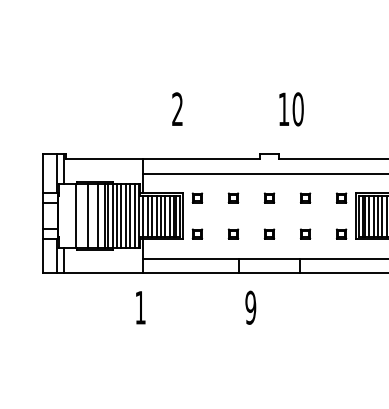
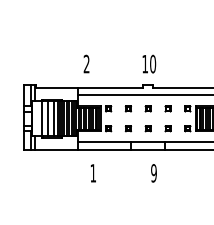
text: (237, 108) -> (119, 63), moved
text: (195, 308) -> (123, 173), moved

